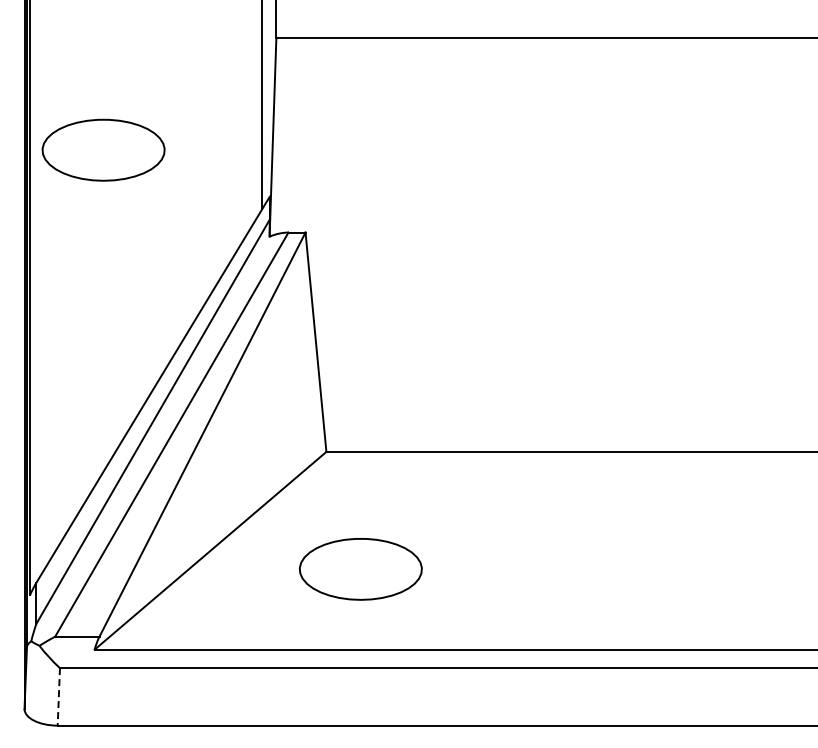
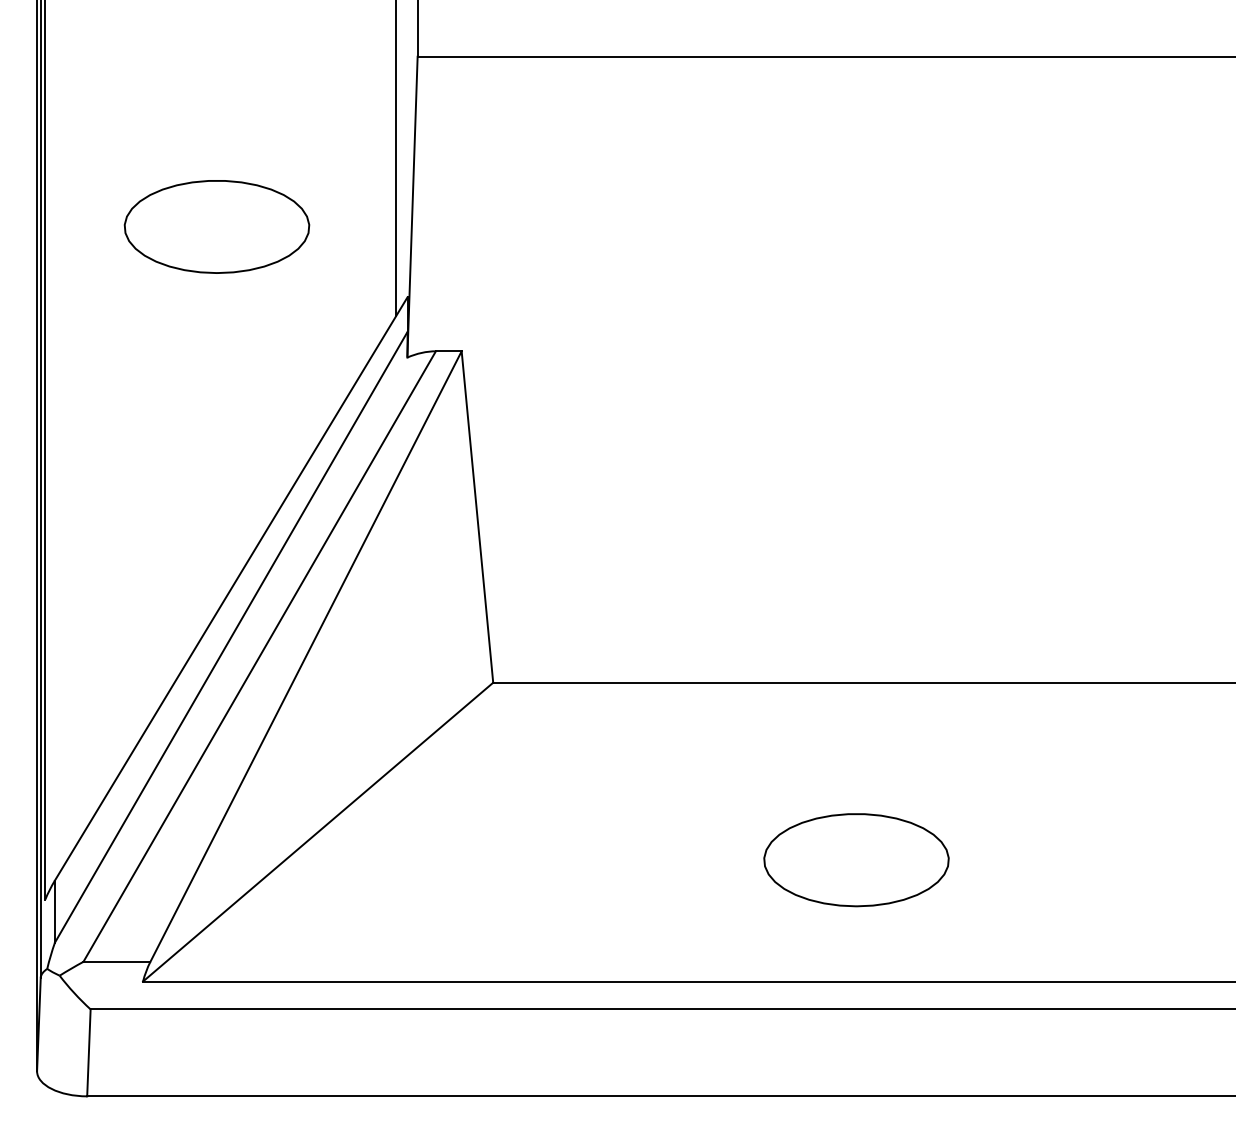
part: (103, 149) -> (216, 225), moved
part: (360, 569) -> (855, 860), moved
line: (58, 696) -> (88, 1052), dashed -> solid

